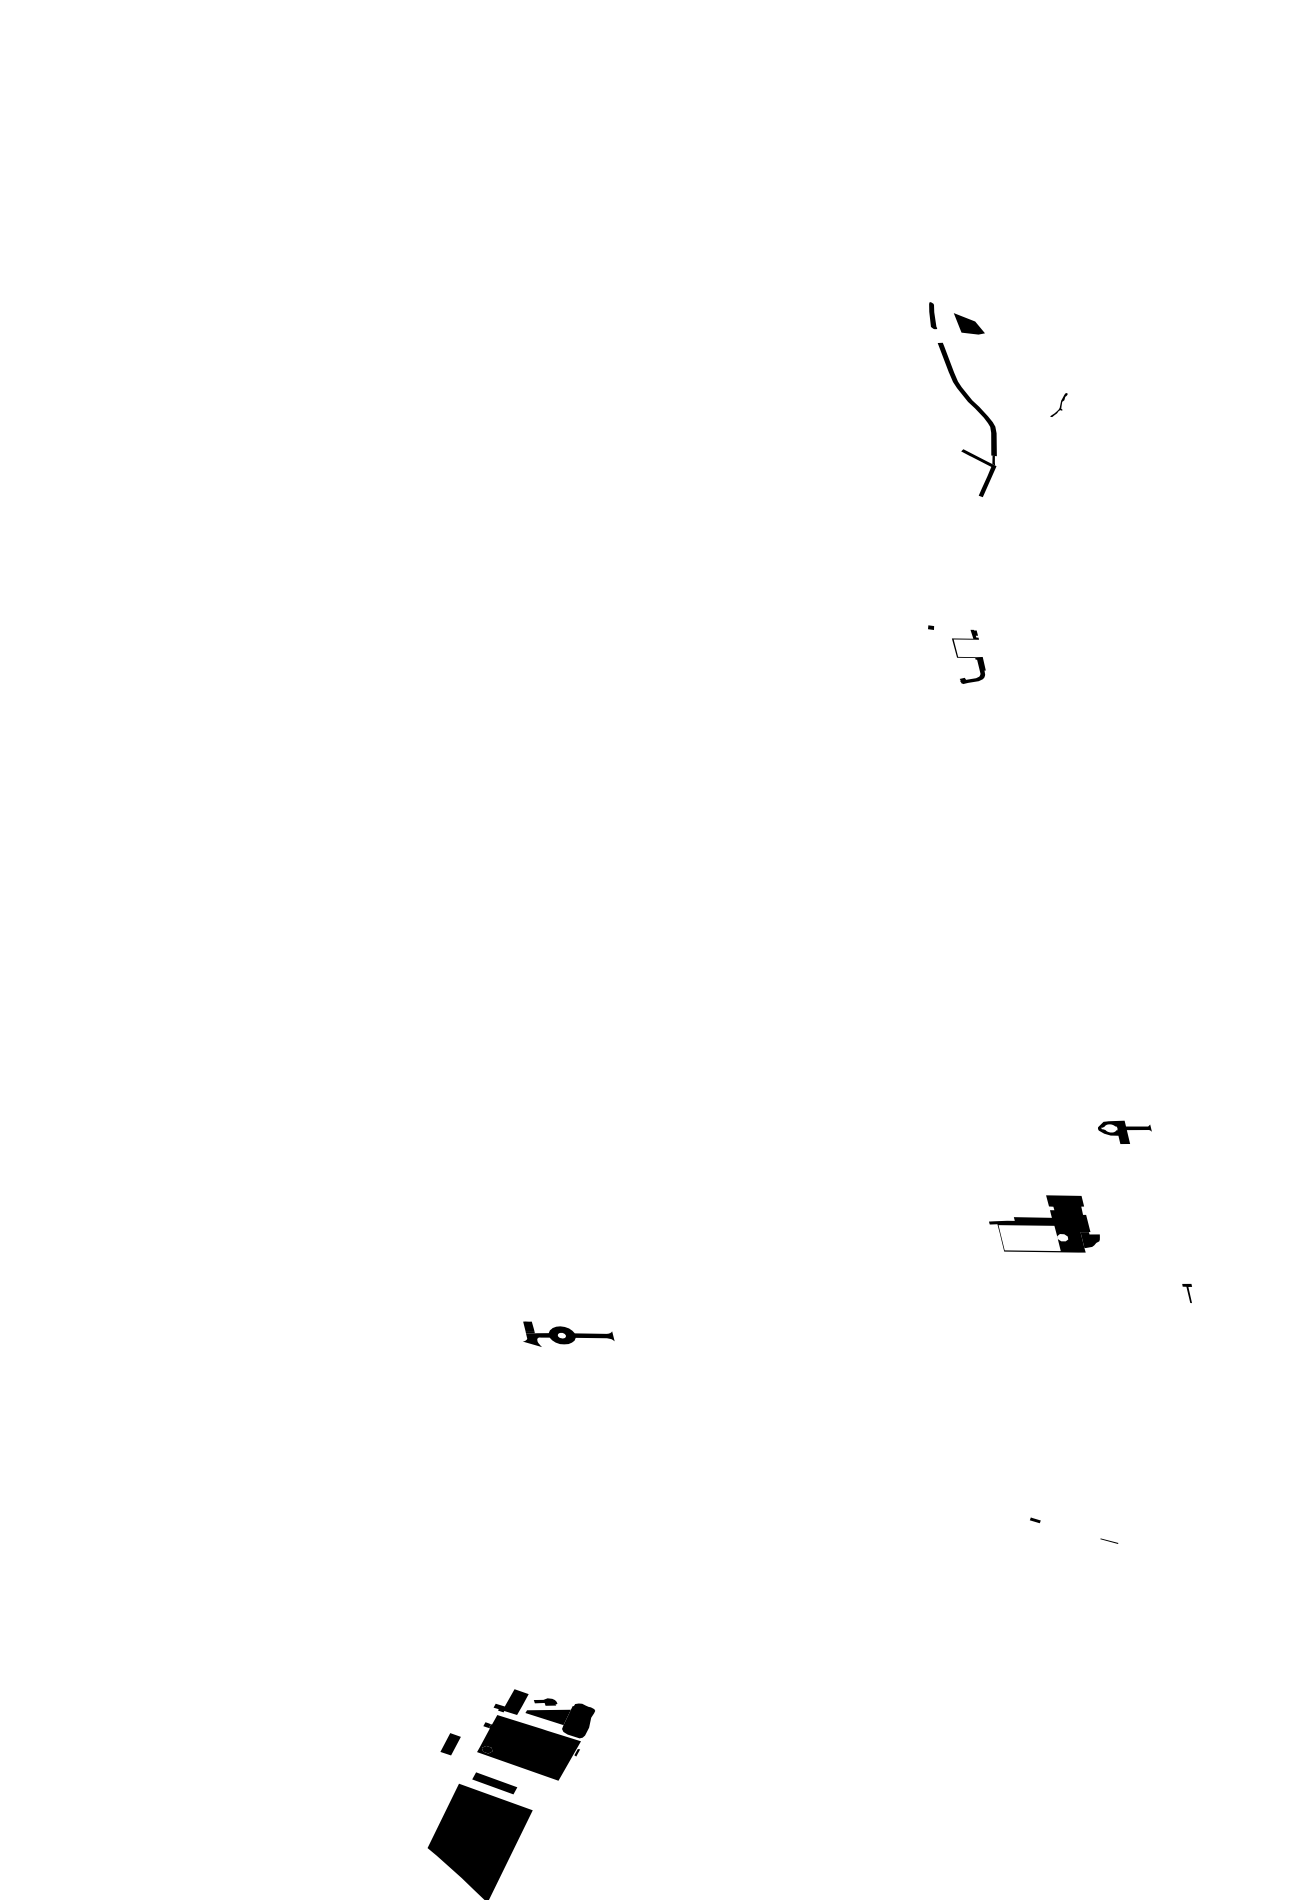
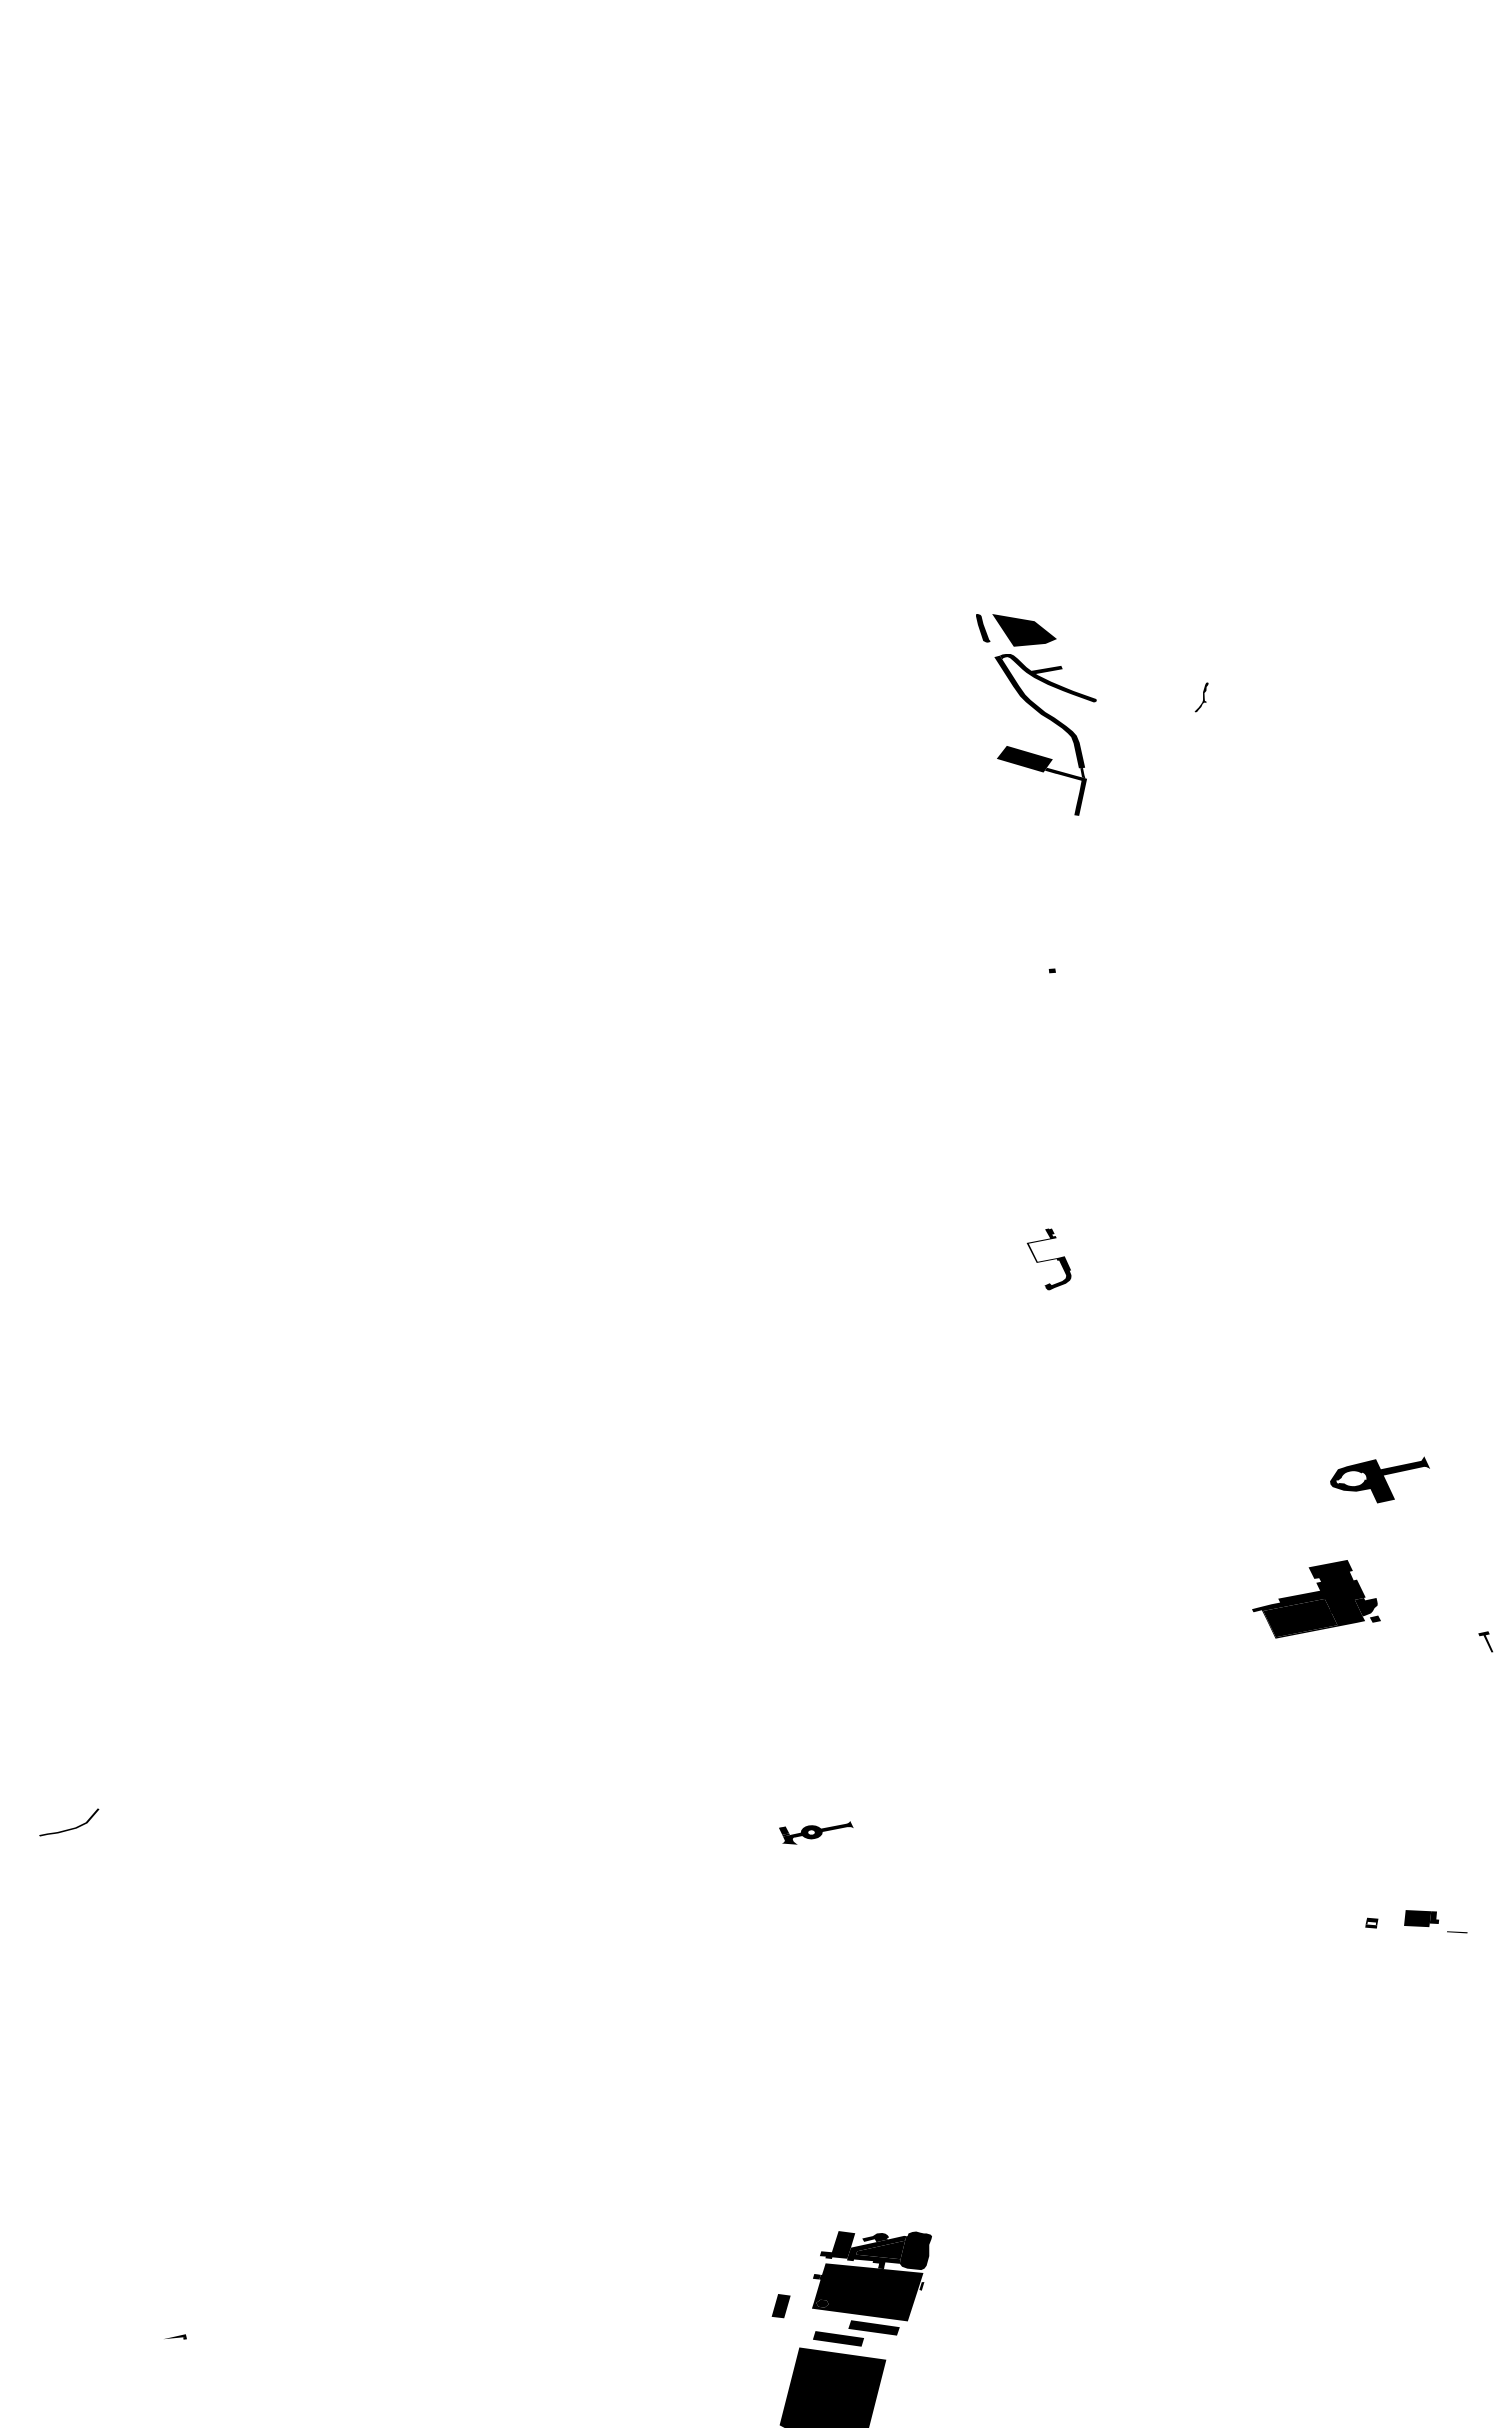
part: (968, 325) -> (1024, 630), size x1.67
fill: (980, 371) -> (1047, 678), added
part: (1058, 405) -> (1201, 697), moved
fill: (945, 437) -> (1024, 758), added
part: (967, 656) -> (1048, 1259), moved
part: (1124, 1131) -> (1379, 1479), size x1.67
fill: (1029, 1237) -> (1300, 1617), added
fill: (1095, 1252) -> (1375, 1618), added
part: (567, 1337) -> (816, 1832), size x0.71
fill: (1036, 1516) -> (1371, 1921), added
part: (1080, 1522) -> (1421, 1918), added
fill: (543, 1714) -> (876, 2252), added
fill: (527, 1779) -> (873, 2327), added

